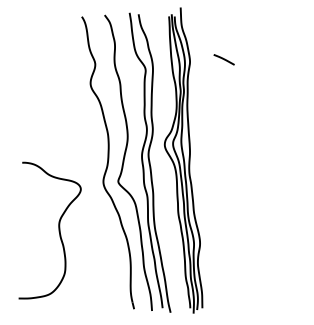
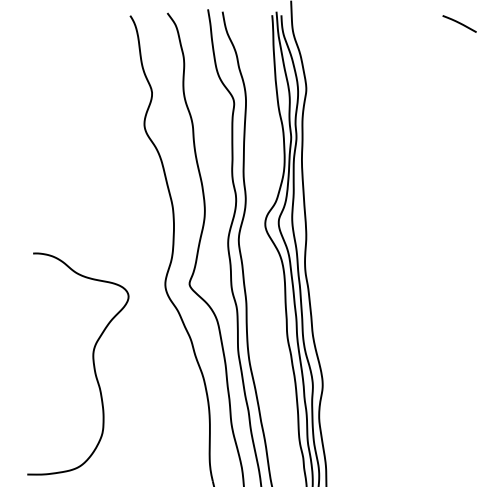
line: (223, 59) -> (458, 23), moved

